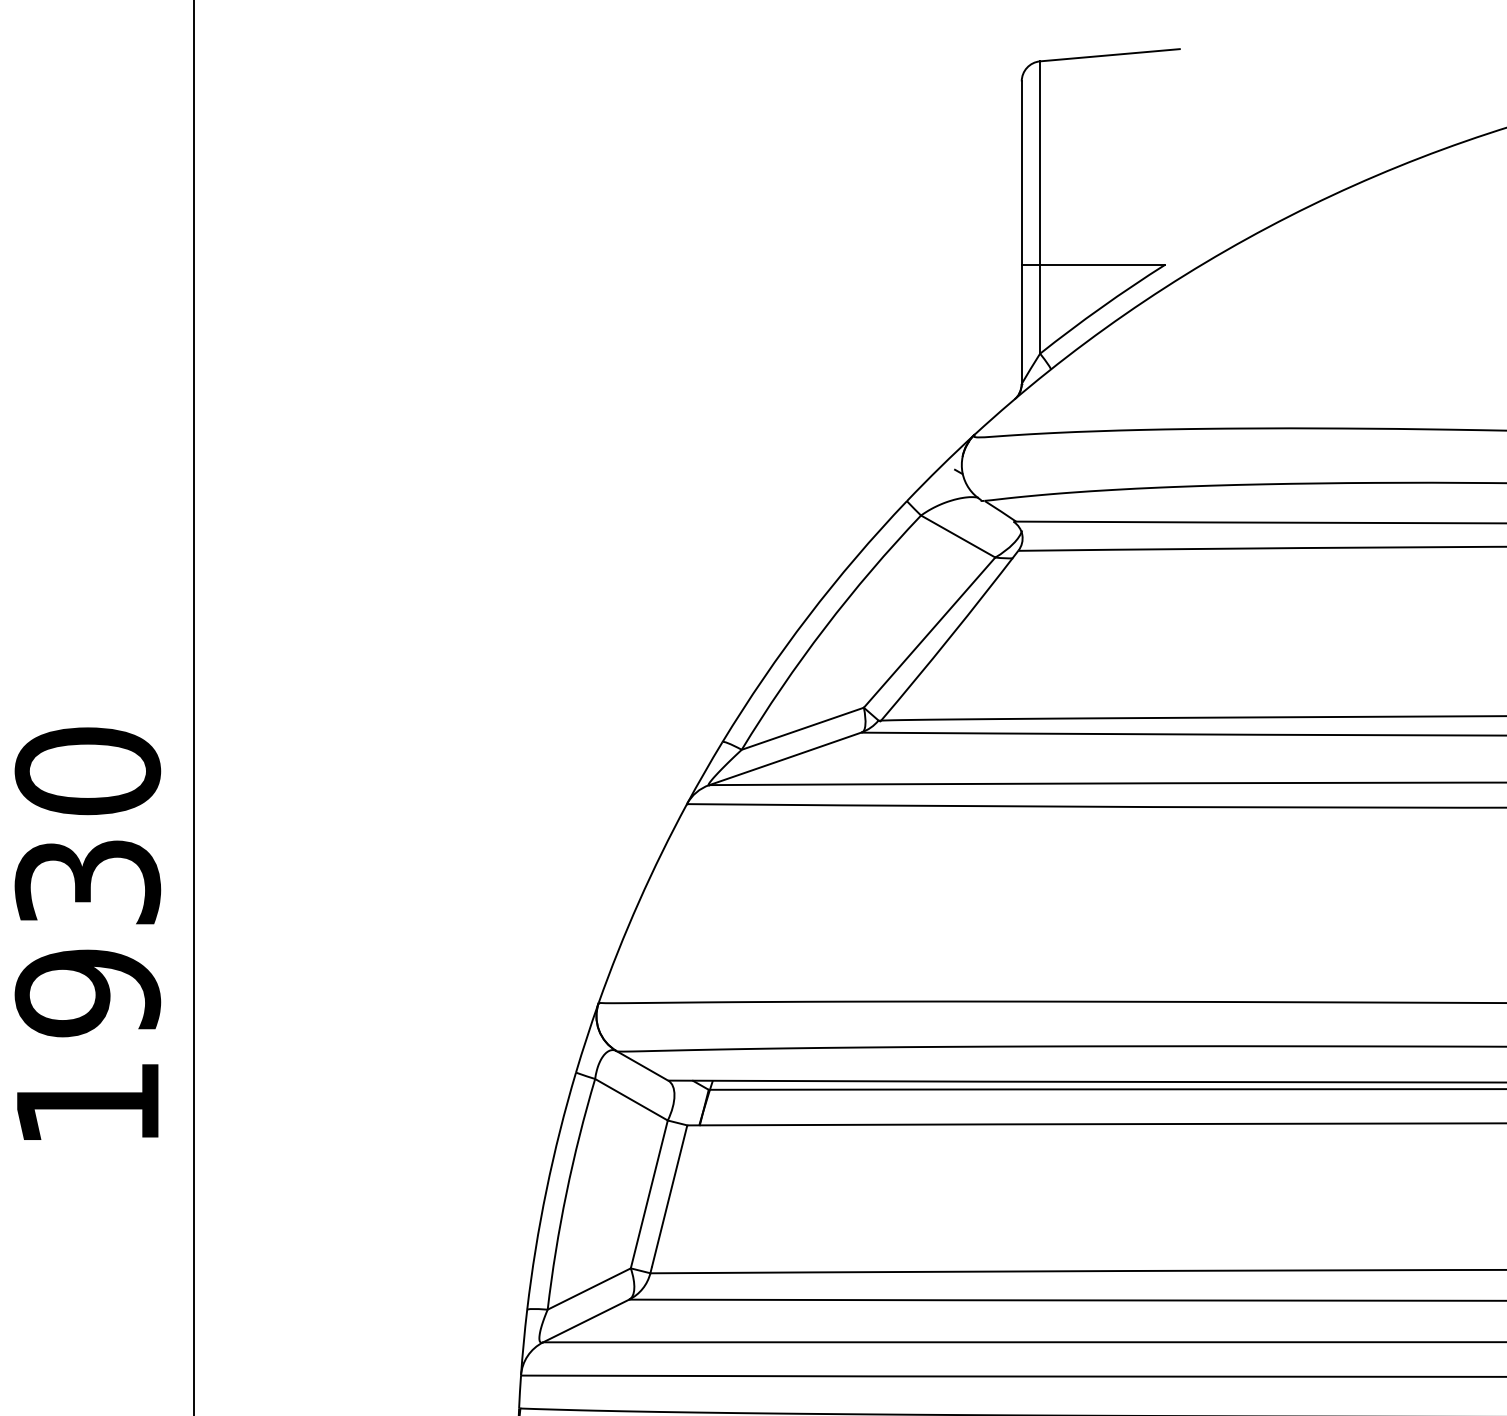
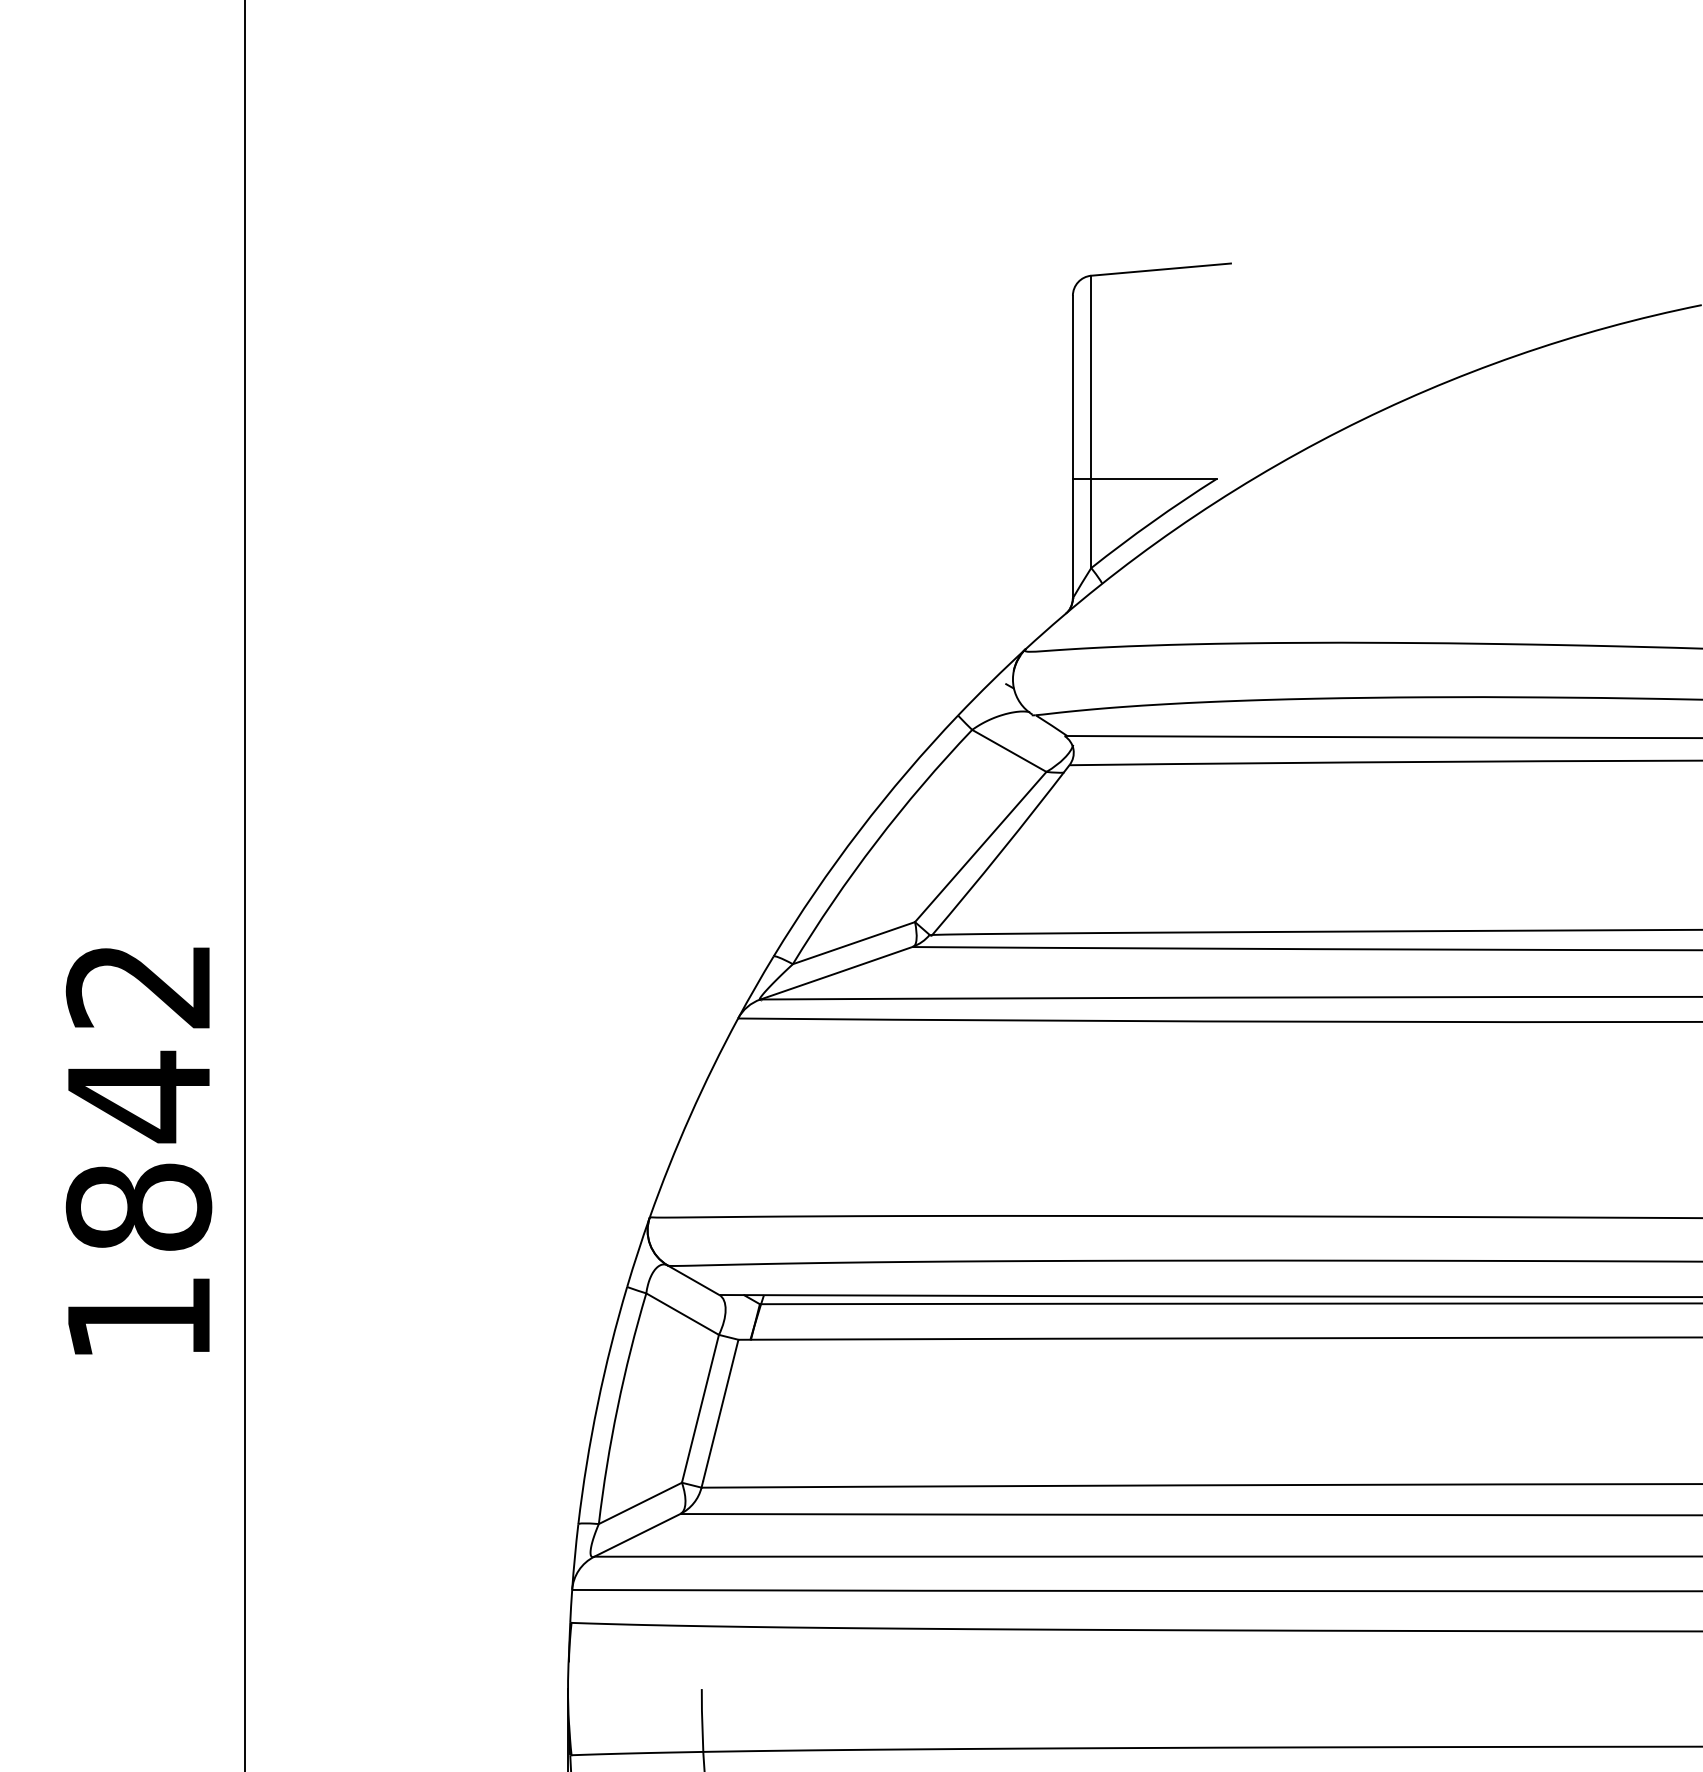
text: (87, 882) -> (138, 1096), 1930 -> 1842

